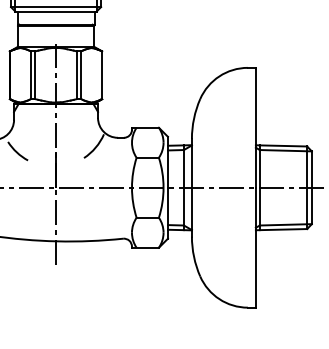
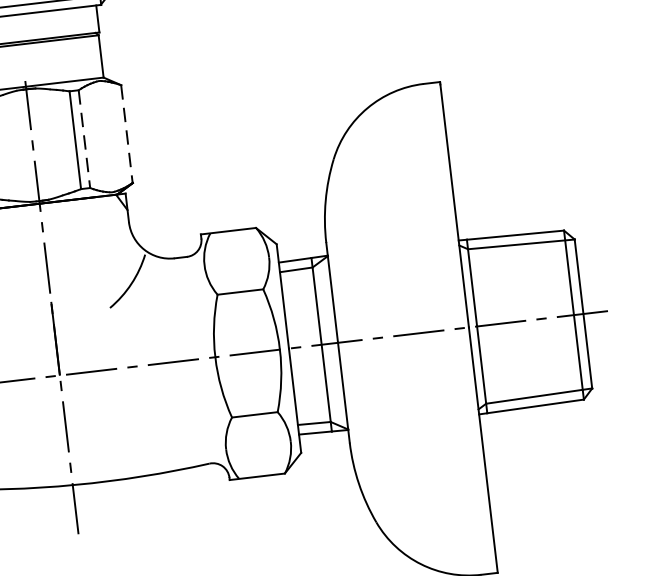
line: (81, 75) -> (84, 139), solid -> dashed
line: (102, 75) -> (127, 134), solid -> dashed

